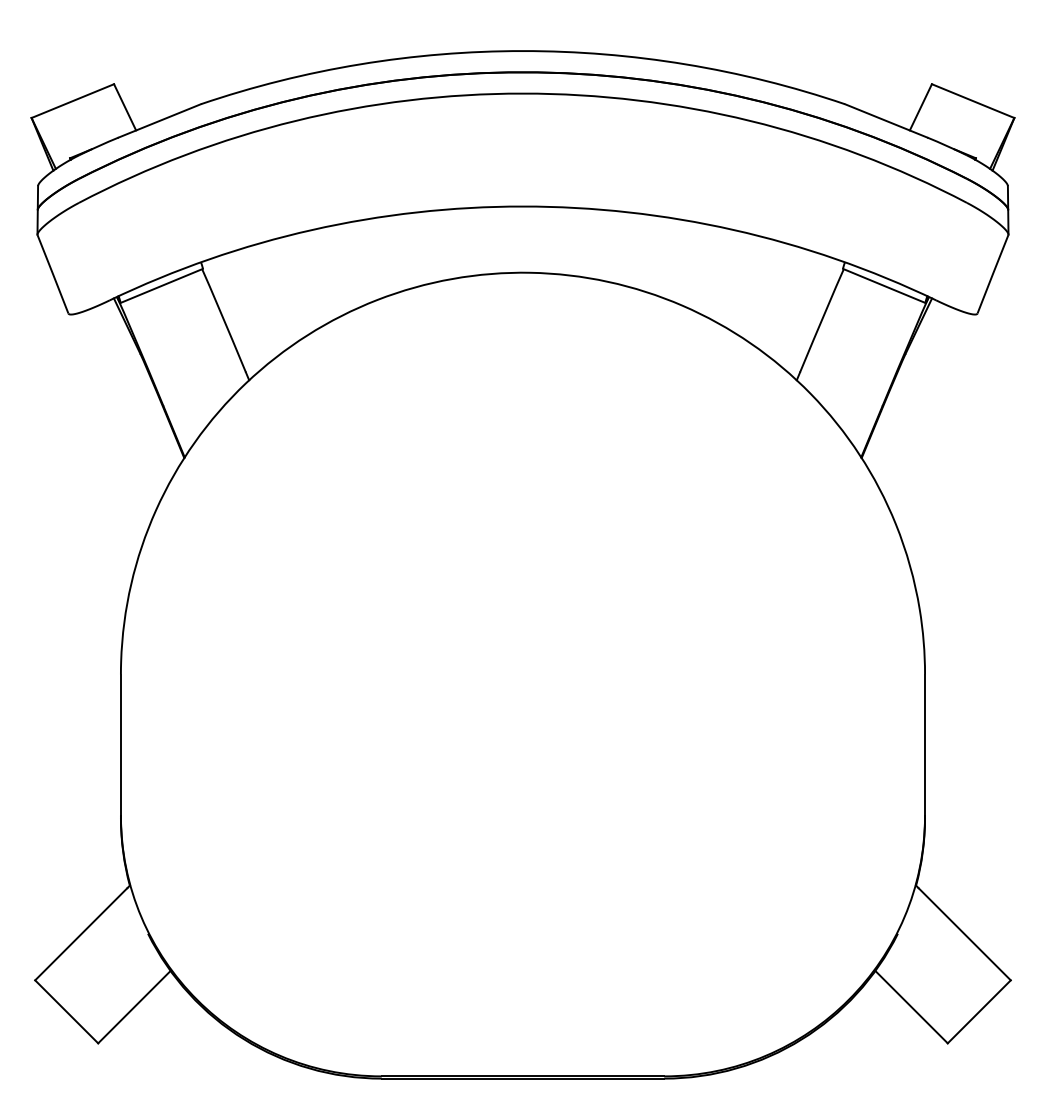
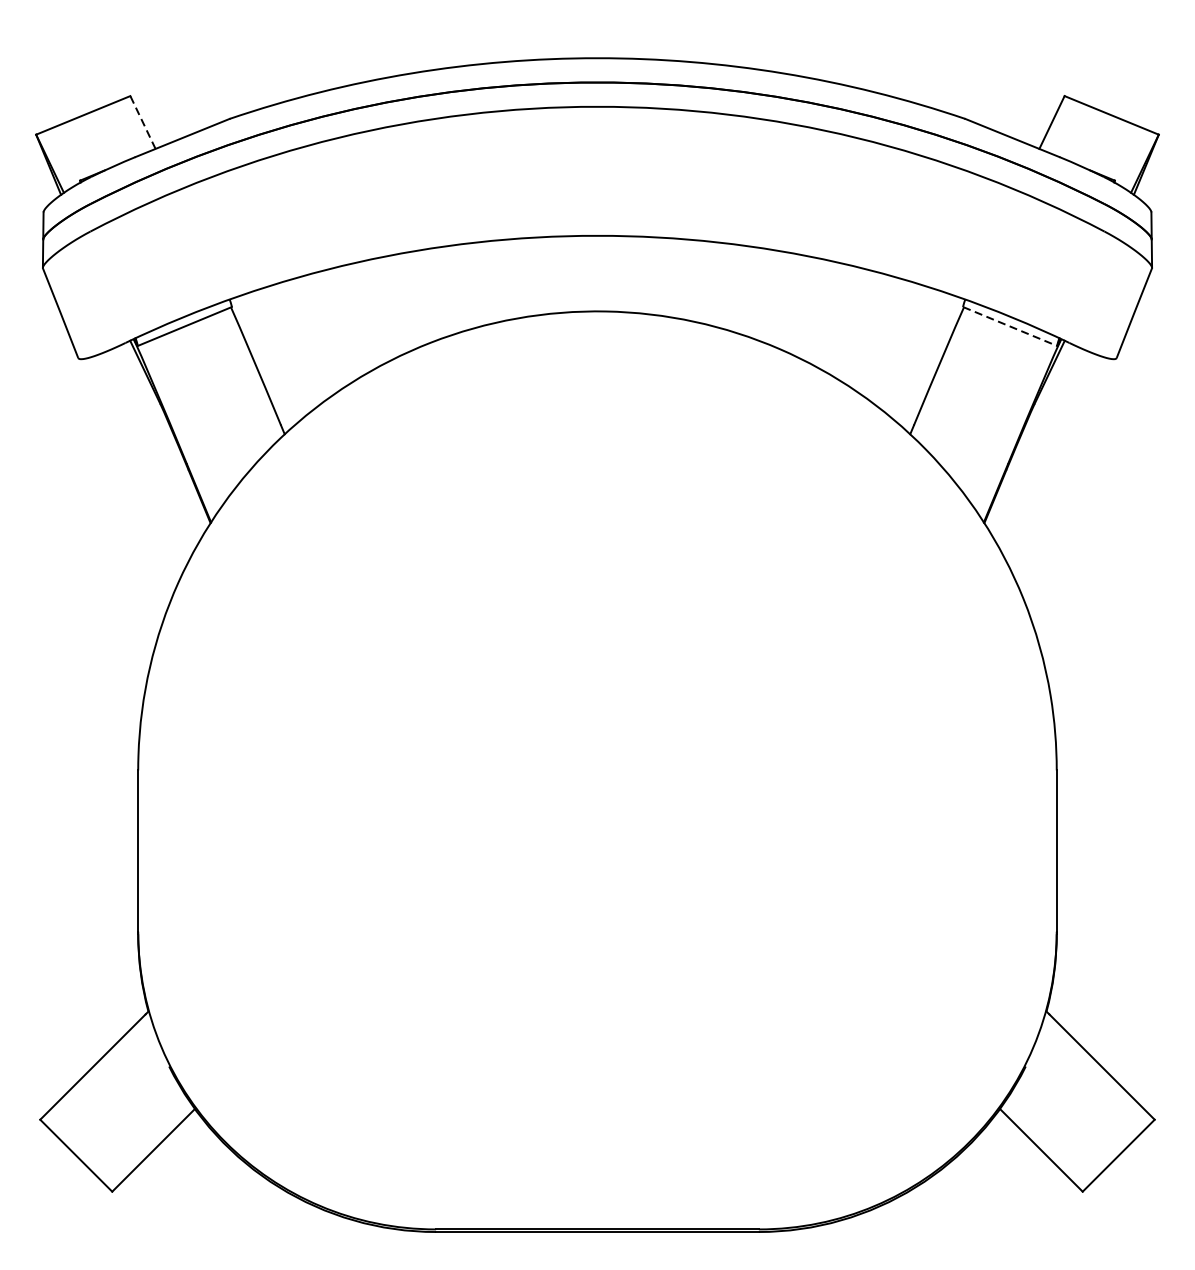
line: (125, 107) -> (143, 122), solid -> dashed
line: (884, 285) -> (1010, 326), solid -> dashed

